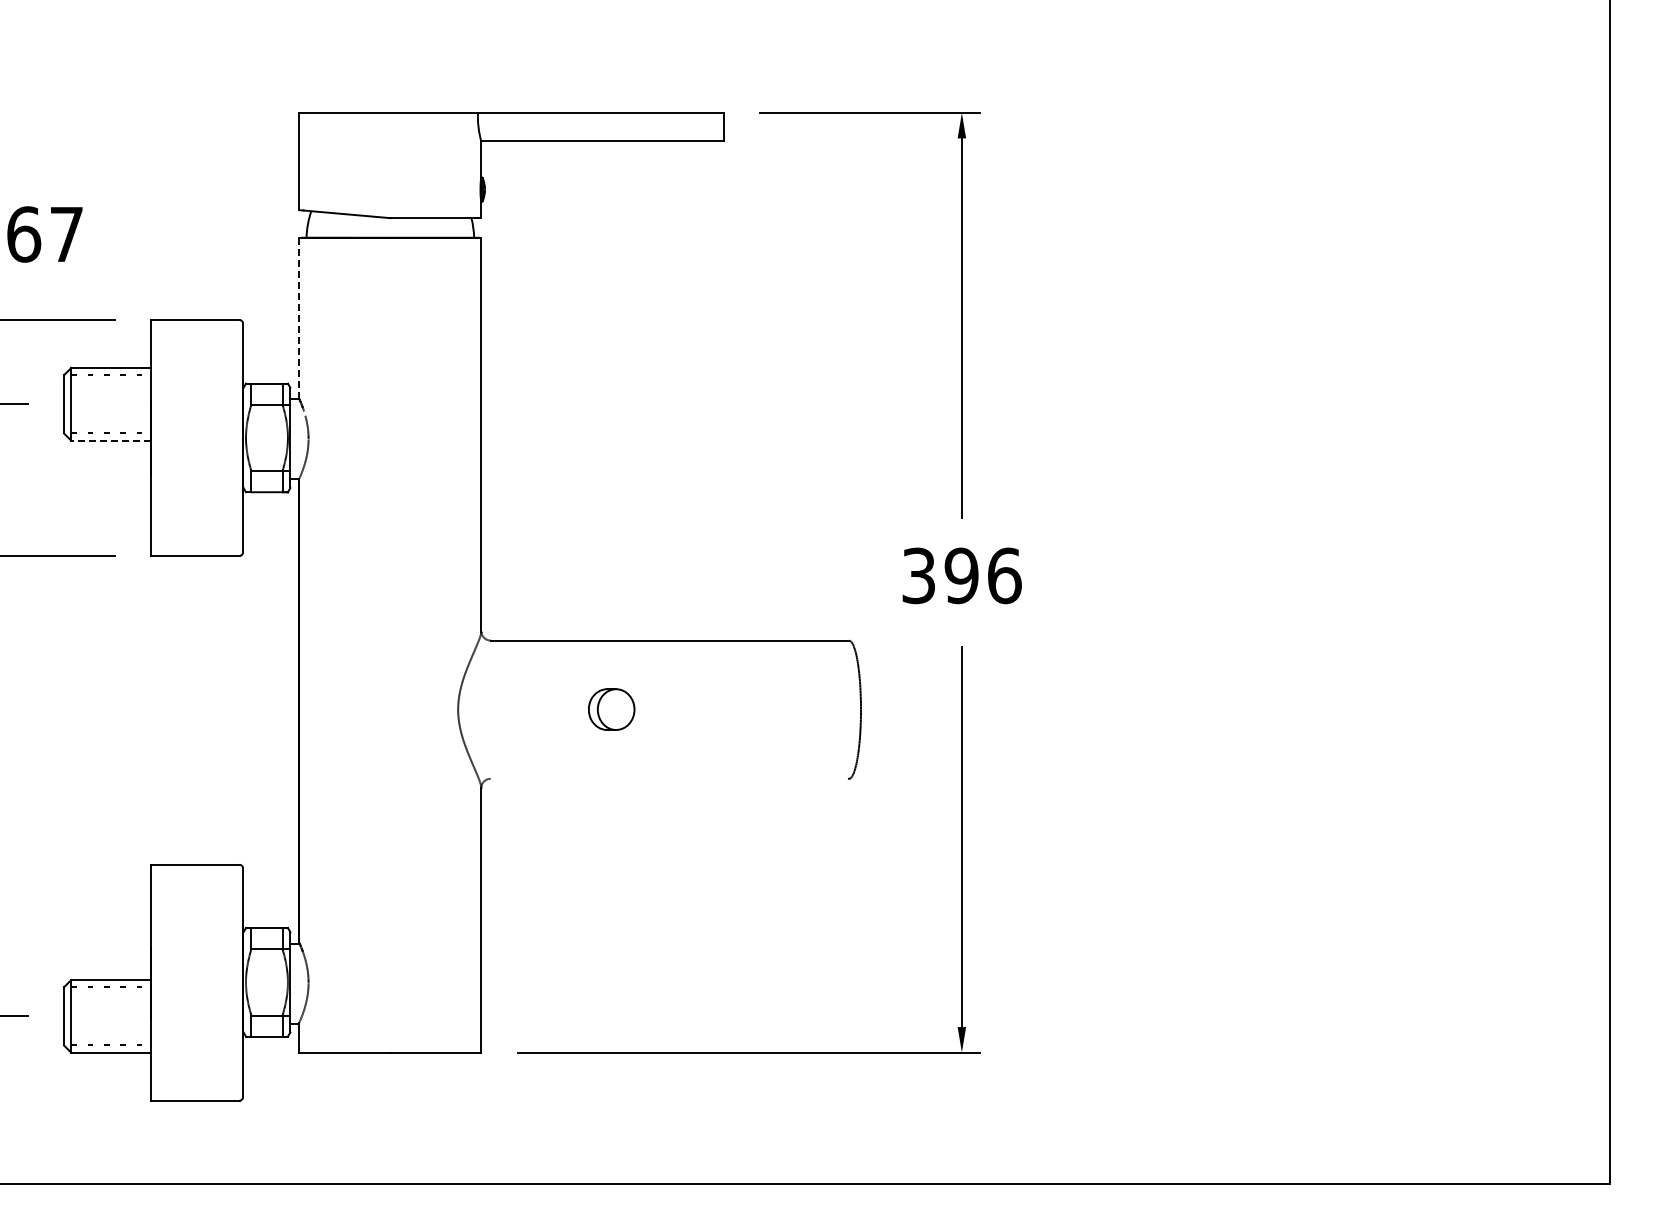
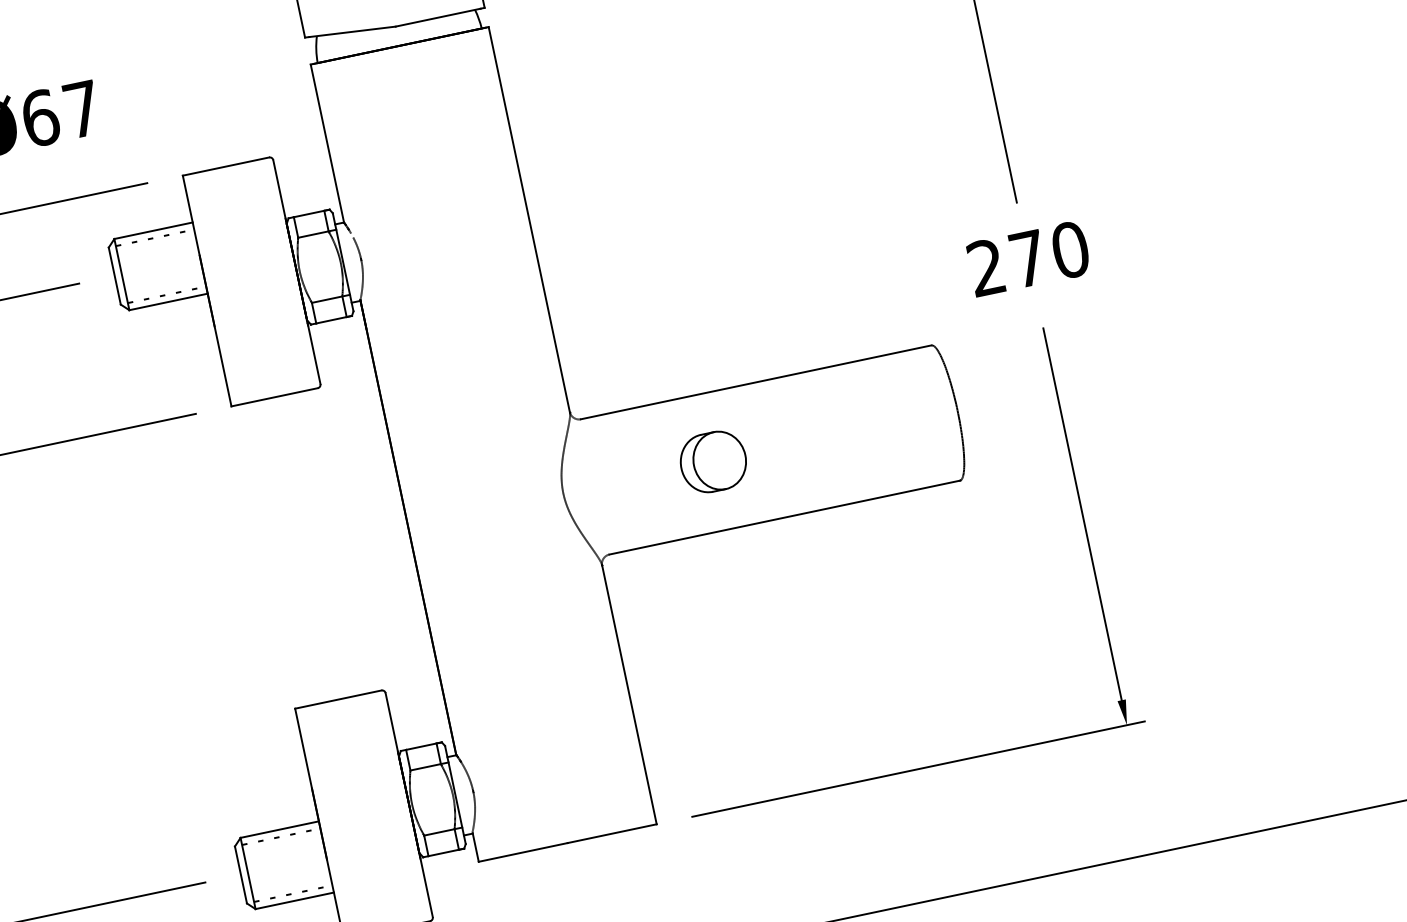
line: (299, 318) -> (327, 143), dashed -> solid
line: (110, 440) -> (167, 301), dashed -> solid
text: (961, 575) -> (1028, 258), 396 -> 270
part: (611, 709) -> (713, 461), size x1.43
line: (669, 778) -> (784, 517), added

